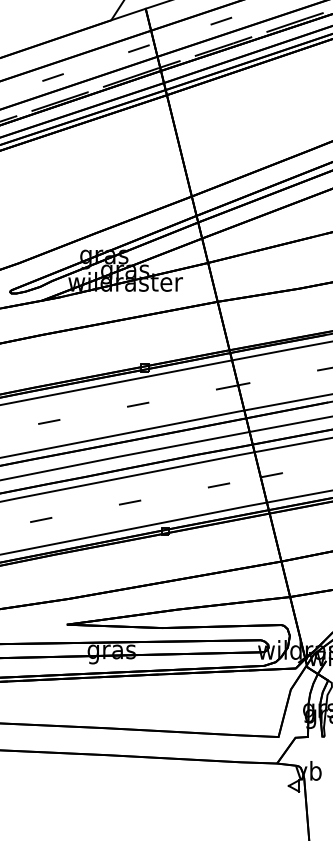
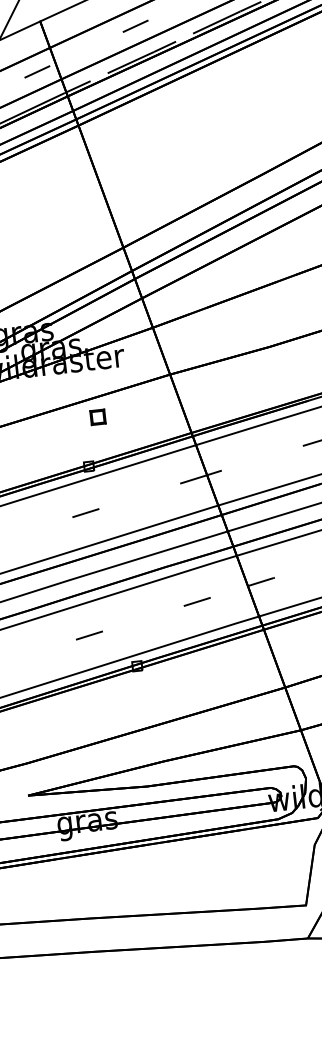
part: (156, 329) -> (98, 417), added

